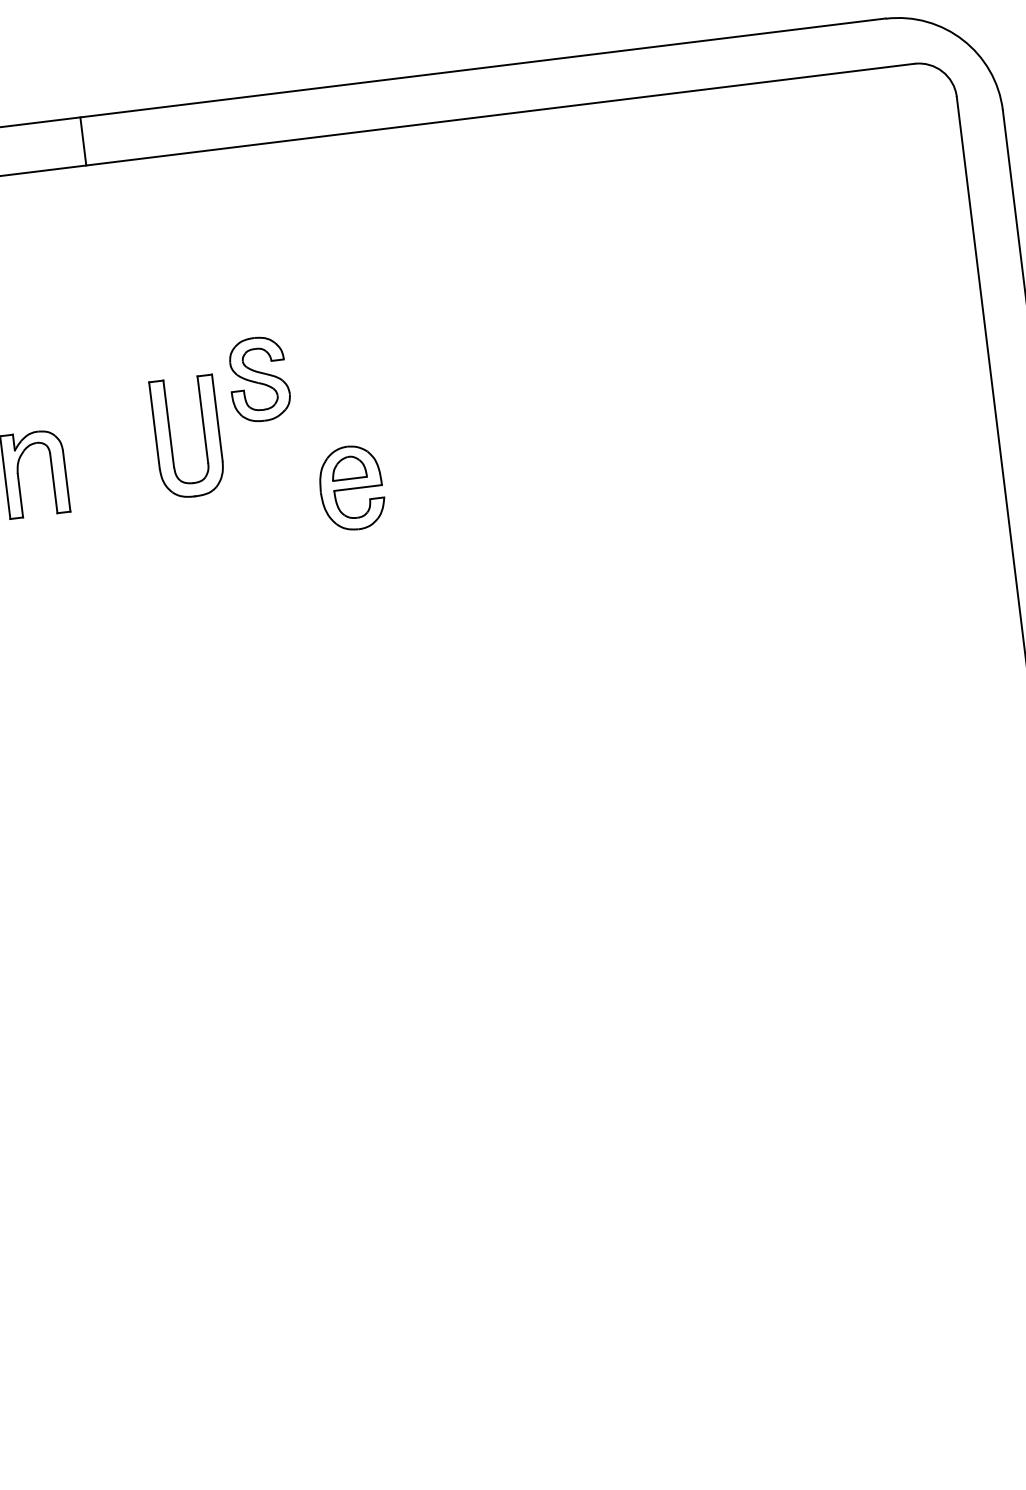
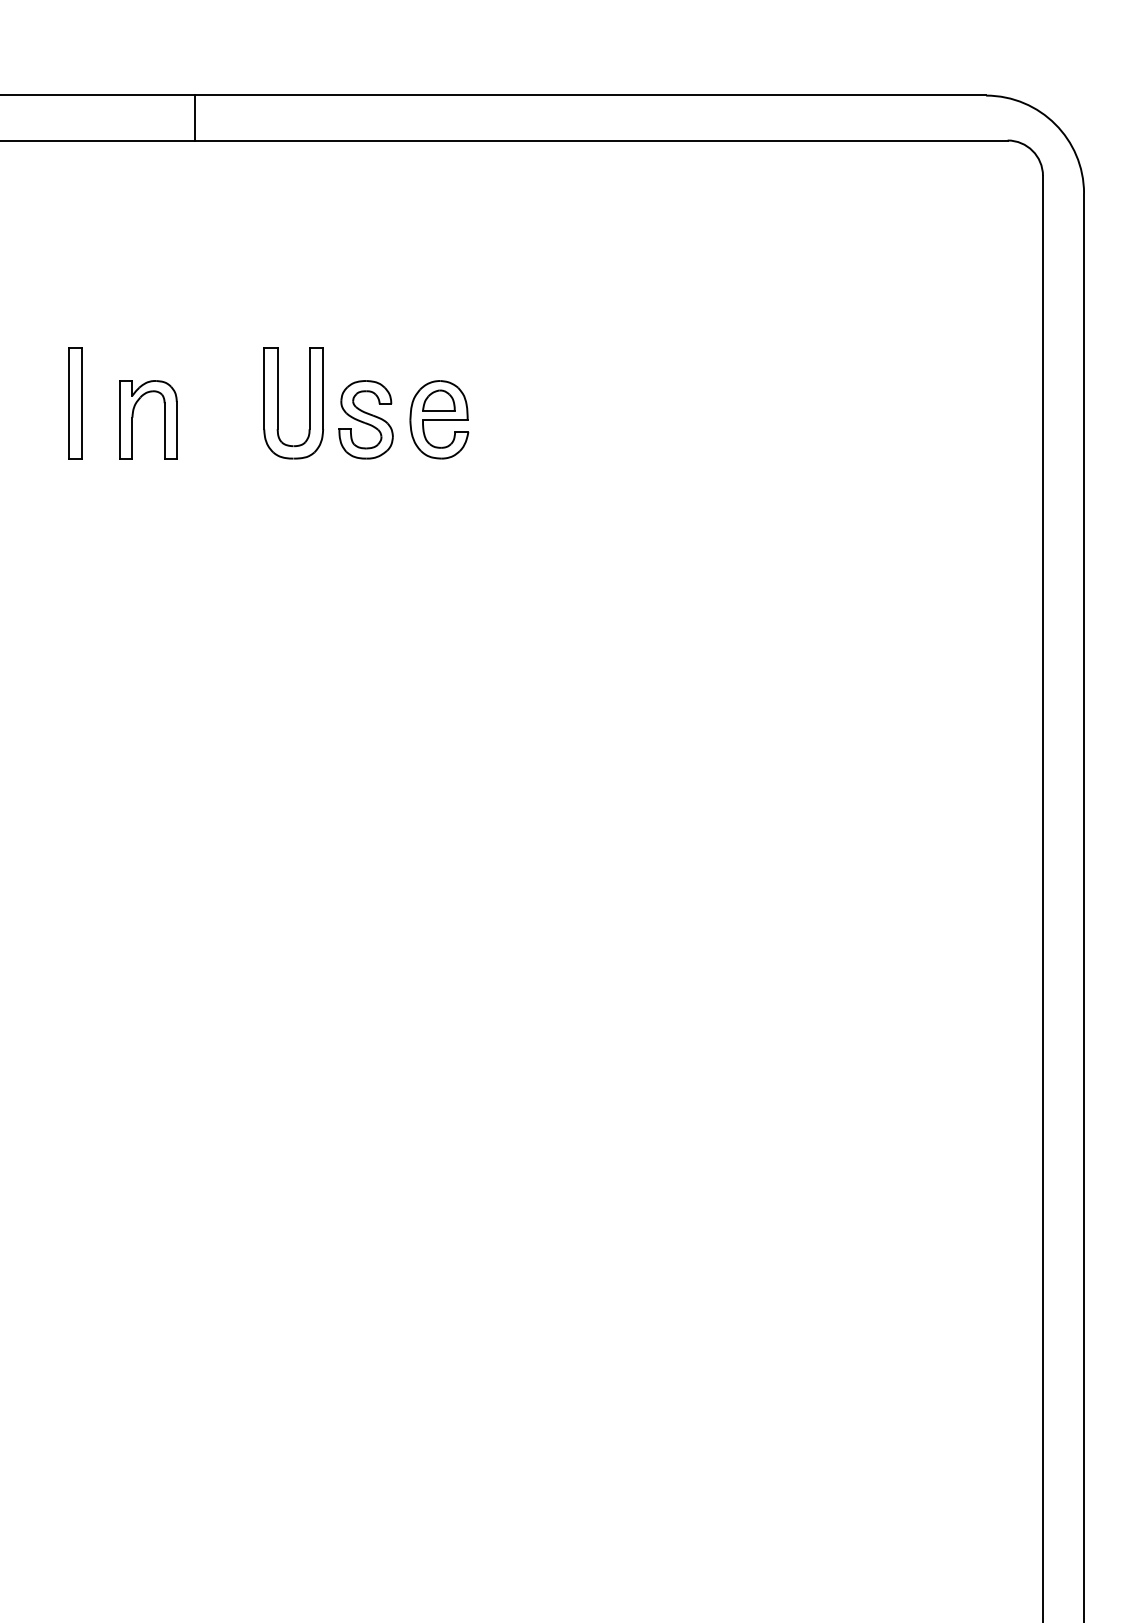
line: (83, 140) -> (194, 117), moved
part: (258, 379) -> (365, 419), moved
part: (351, 487) -> (439, 419), moved

